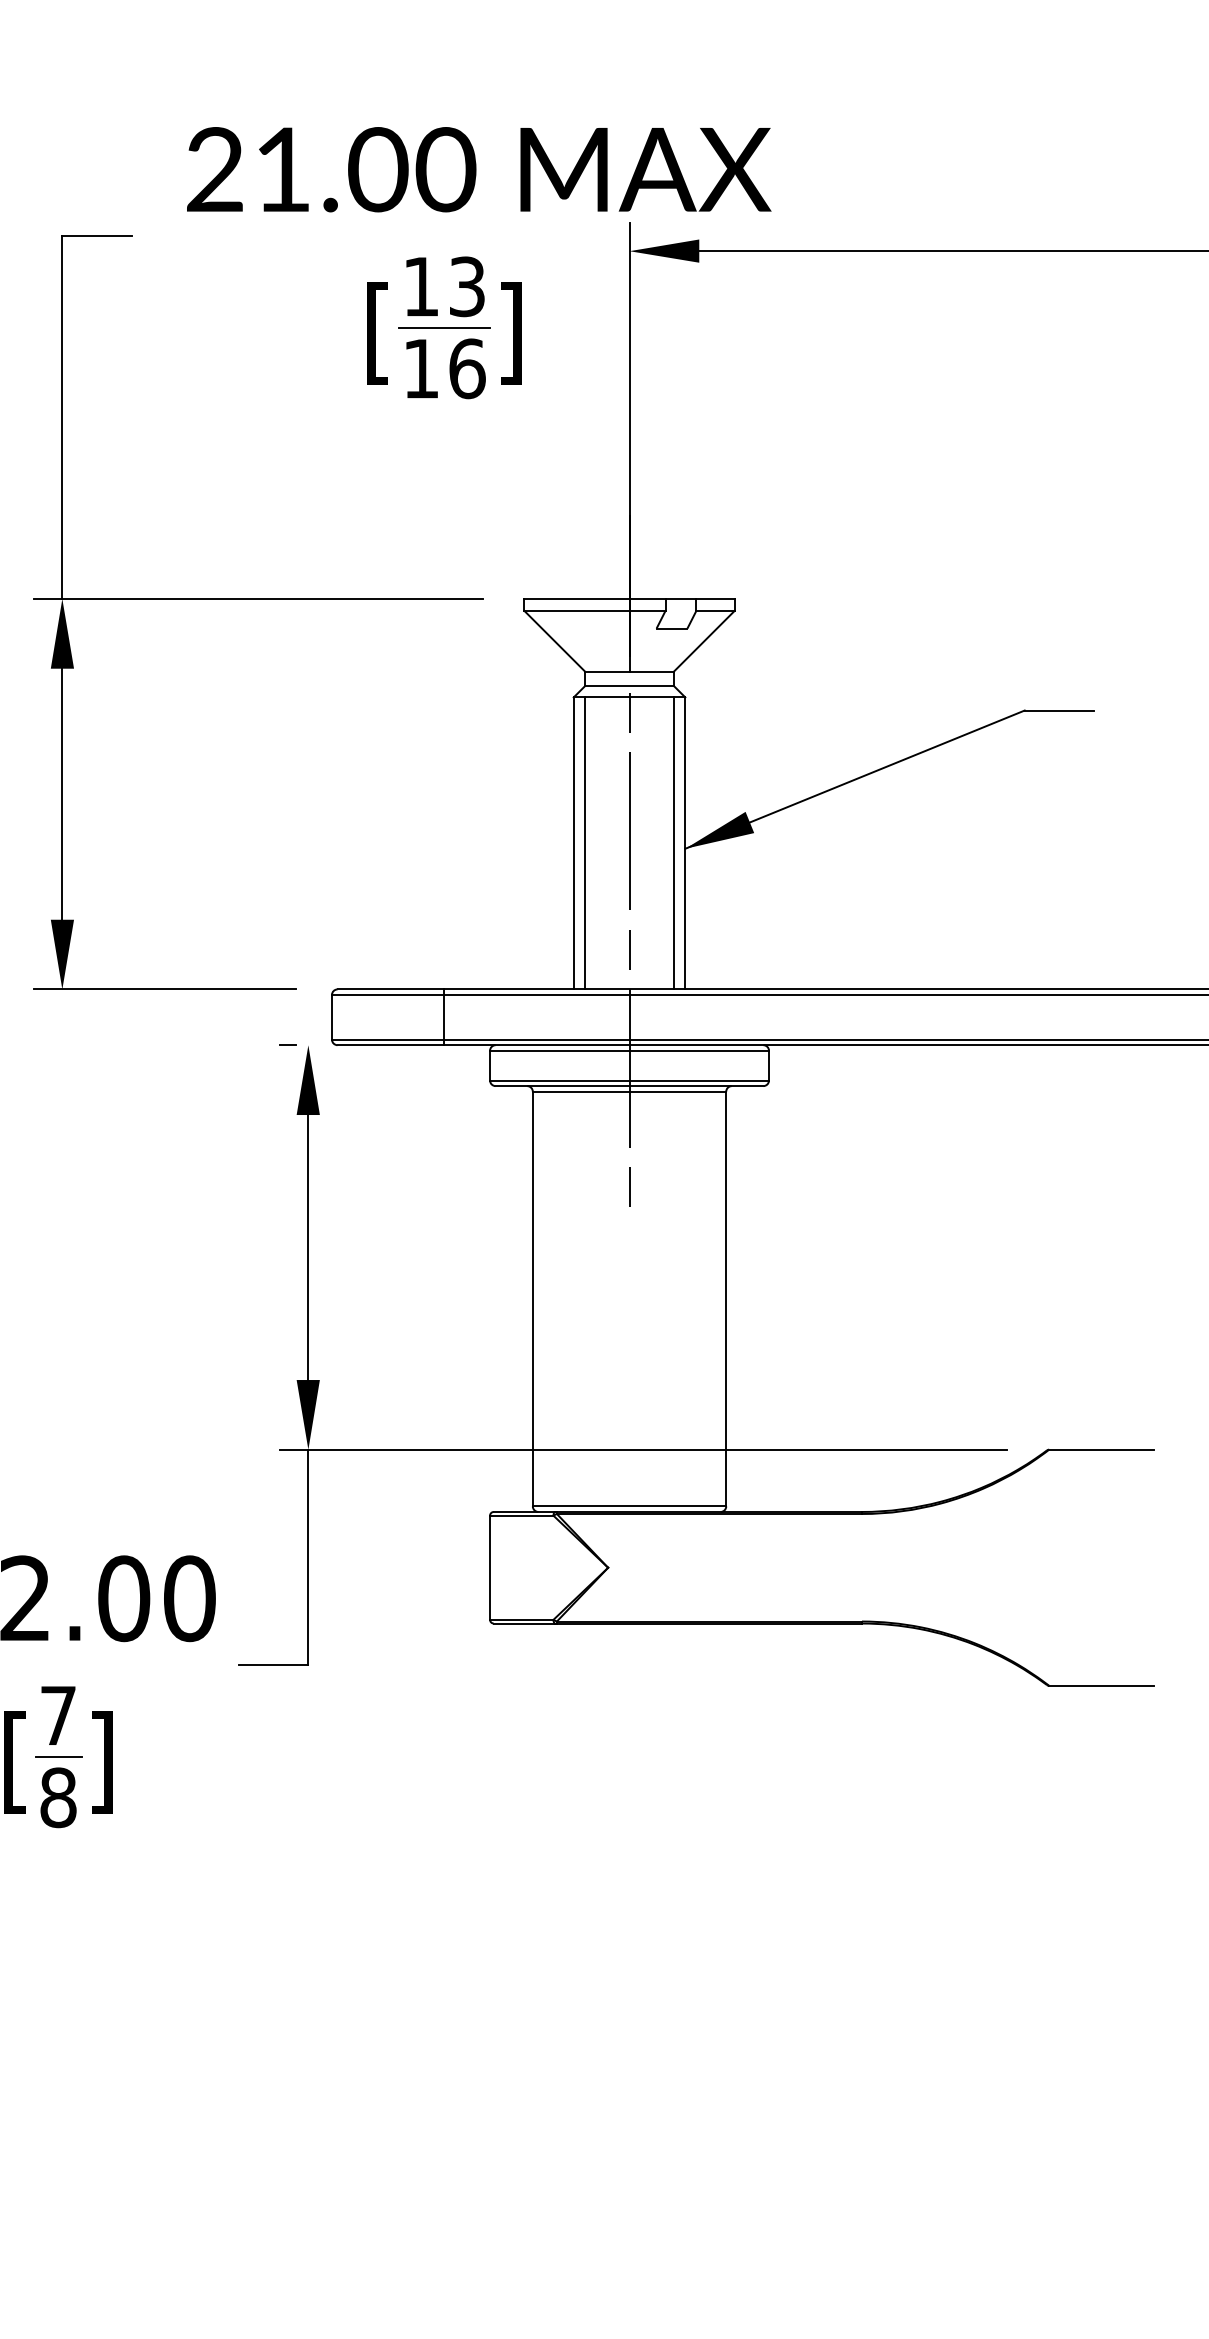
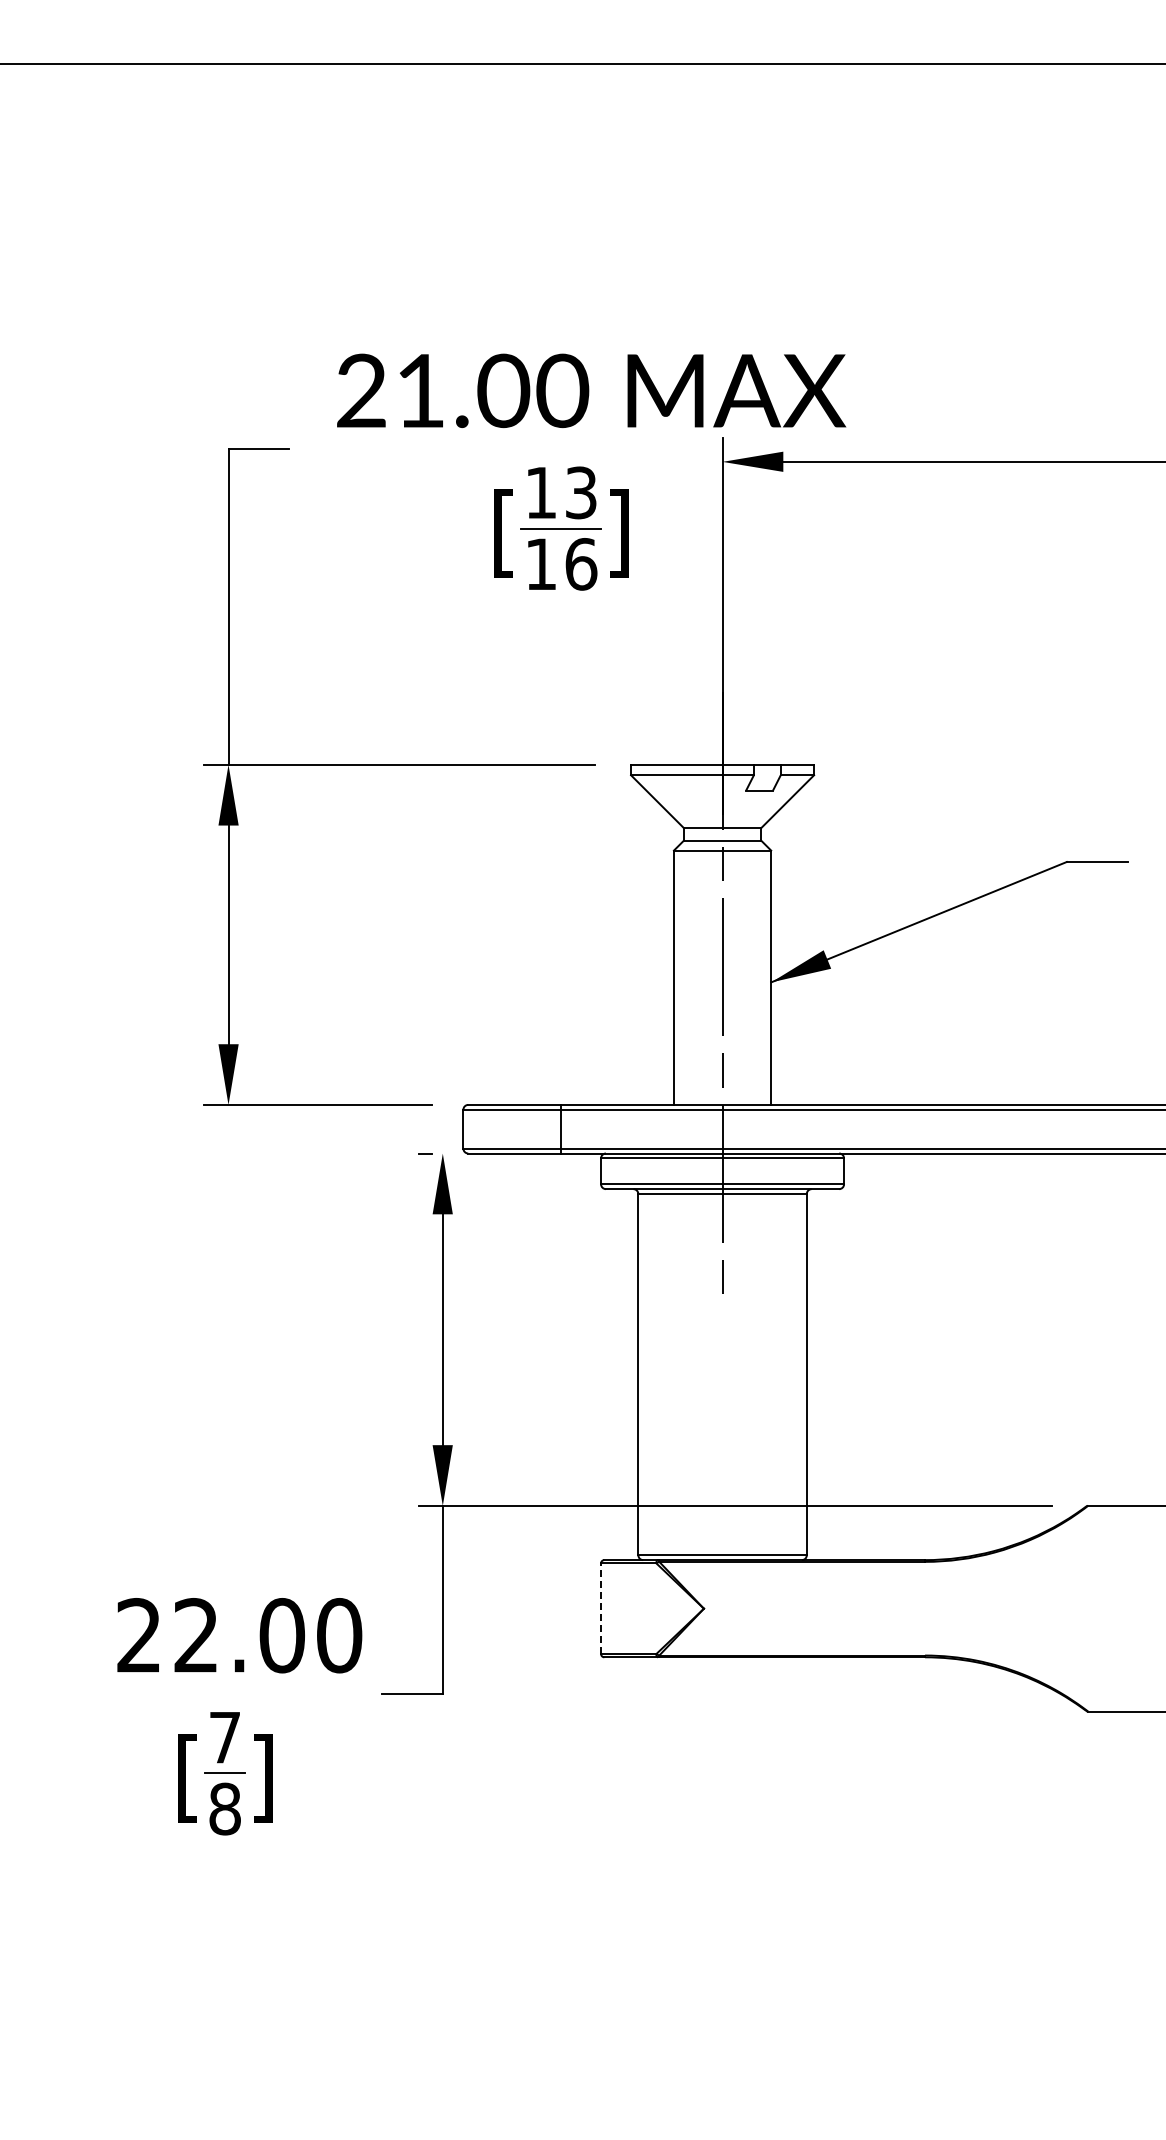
line: (584, 843) -> (683, 977), removed
line: (674, 843) -> (761, 977), removed
line: (490, 1567) -> (601, 1608), solid -> dashed

